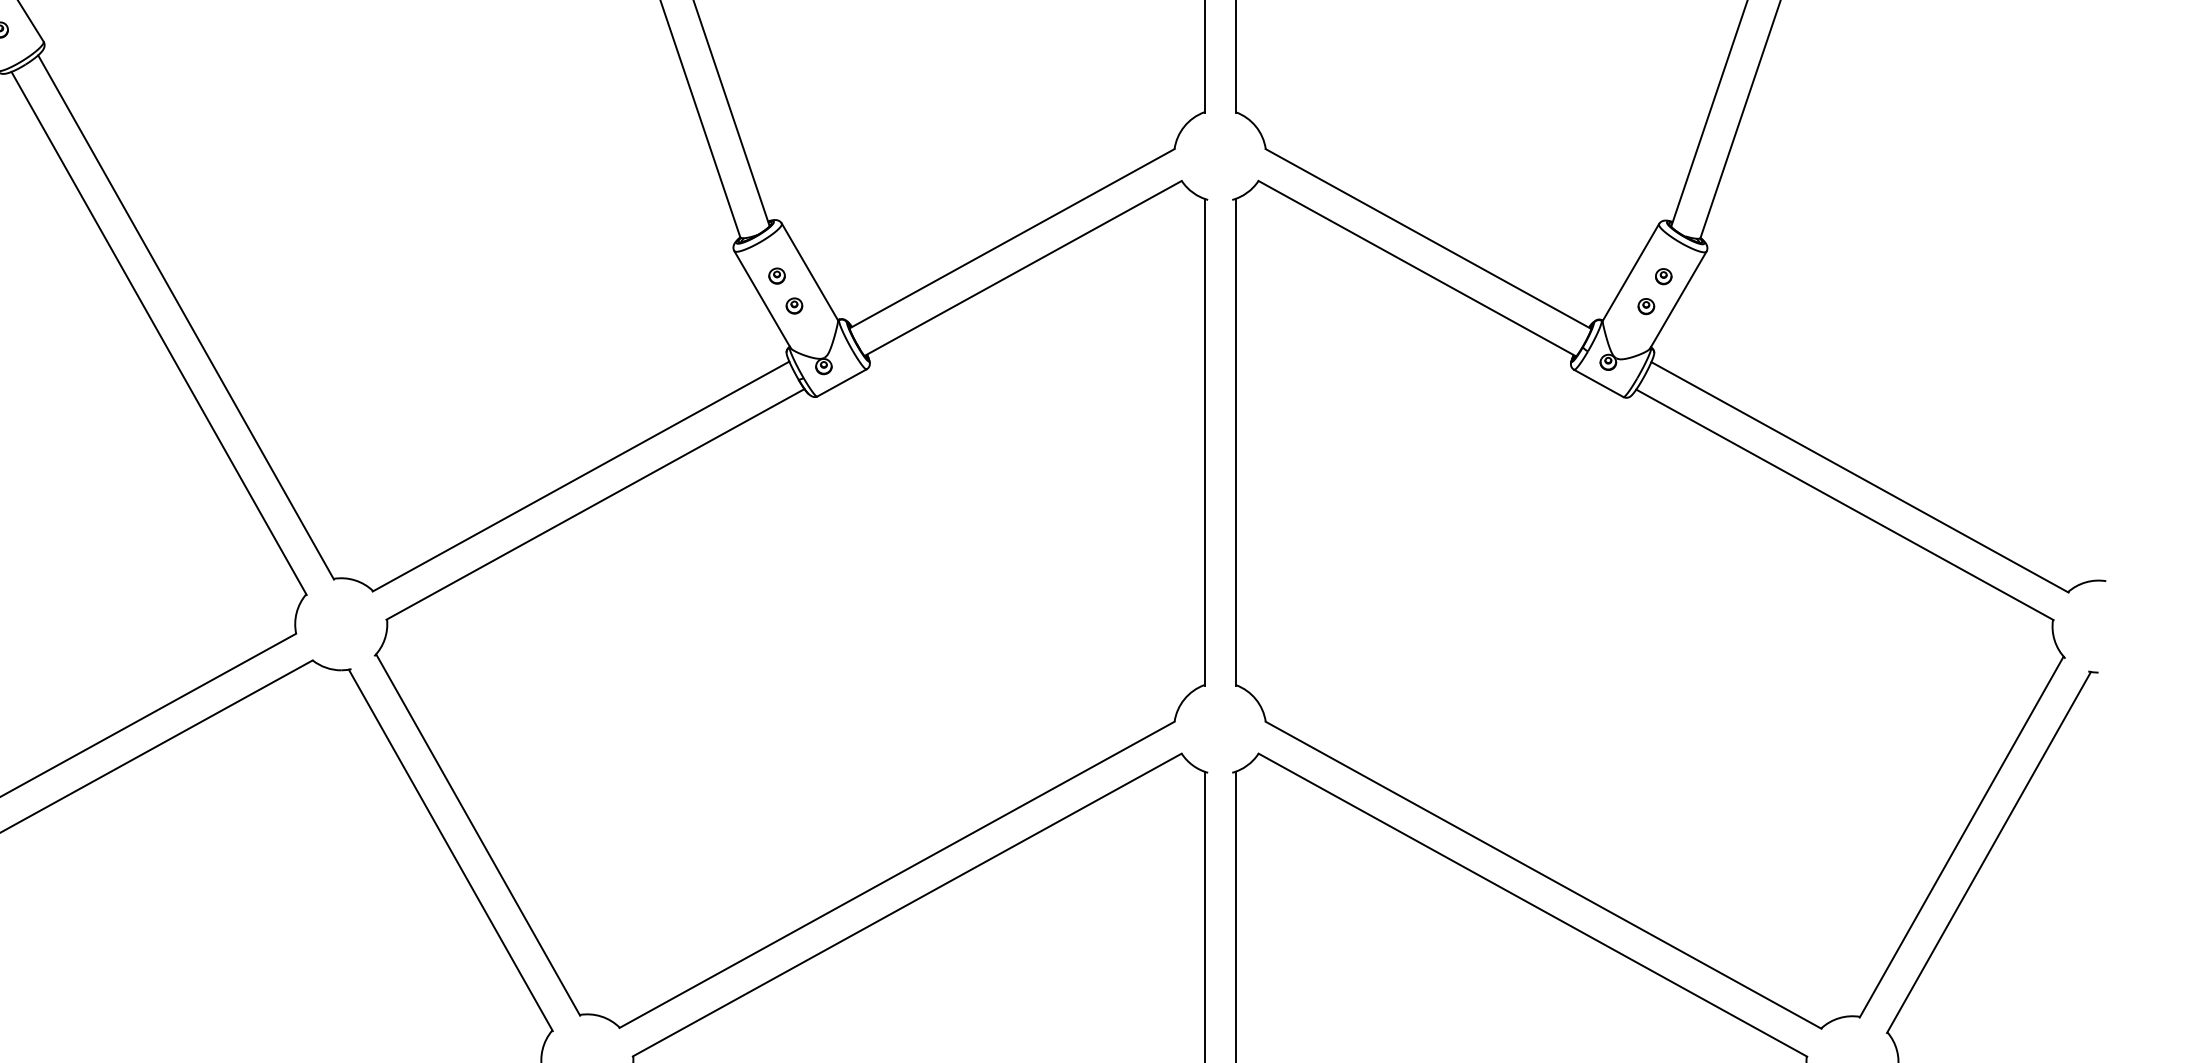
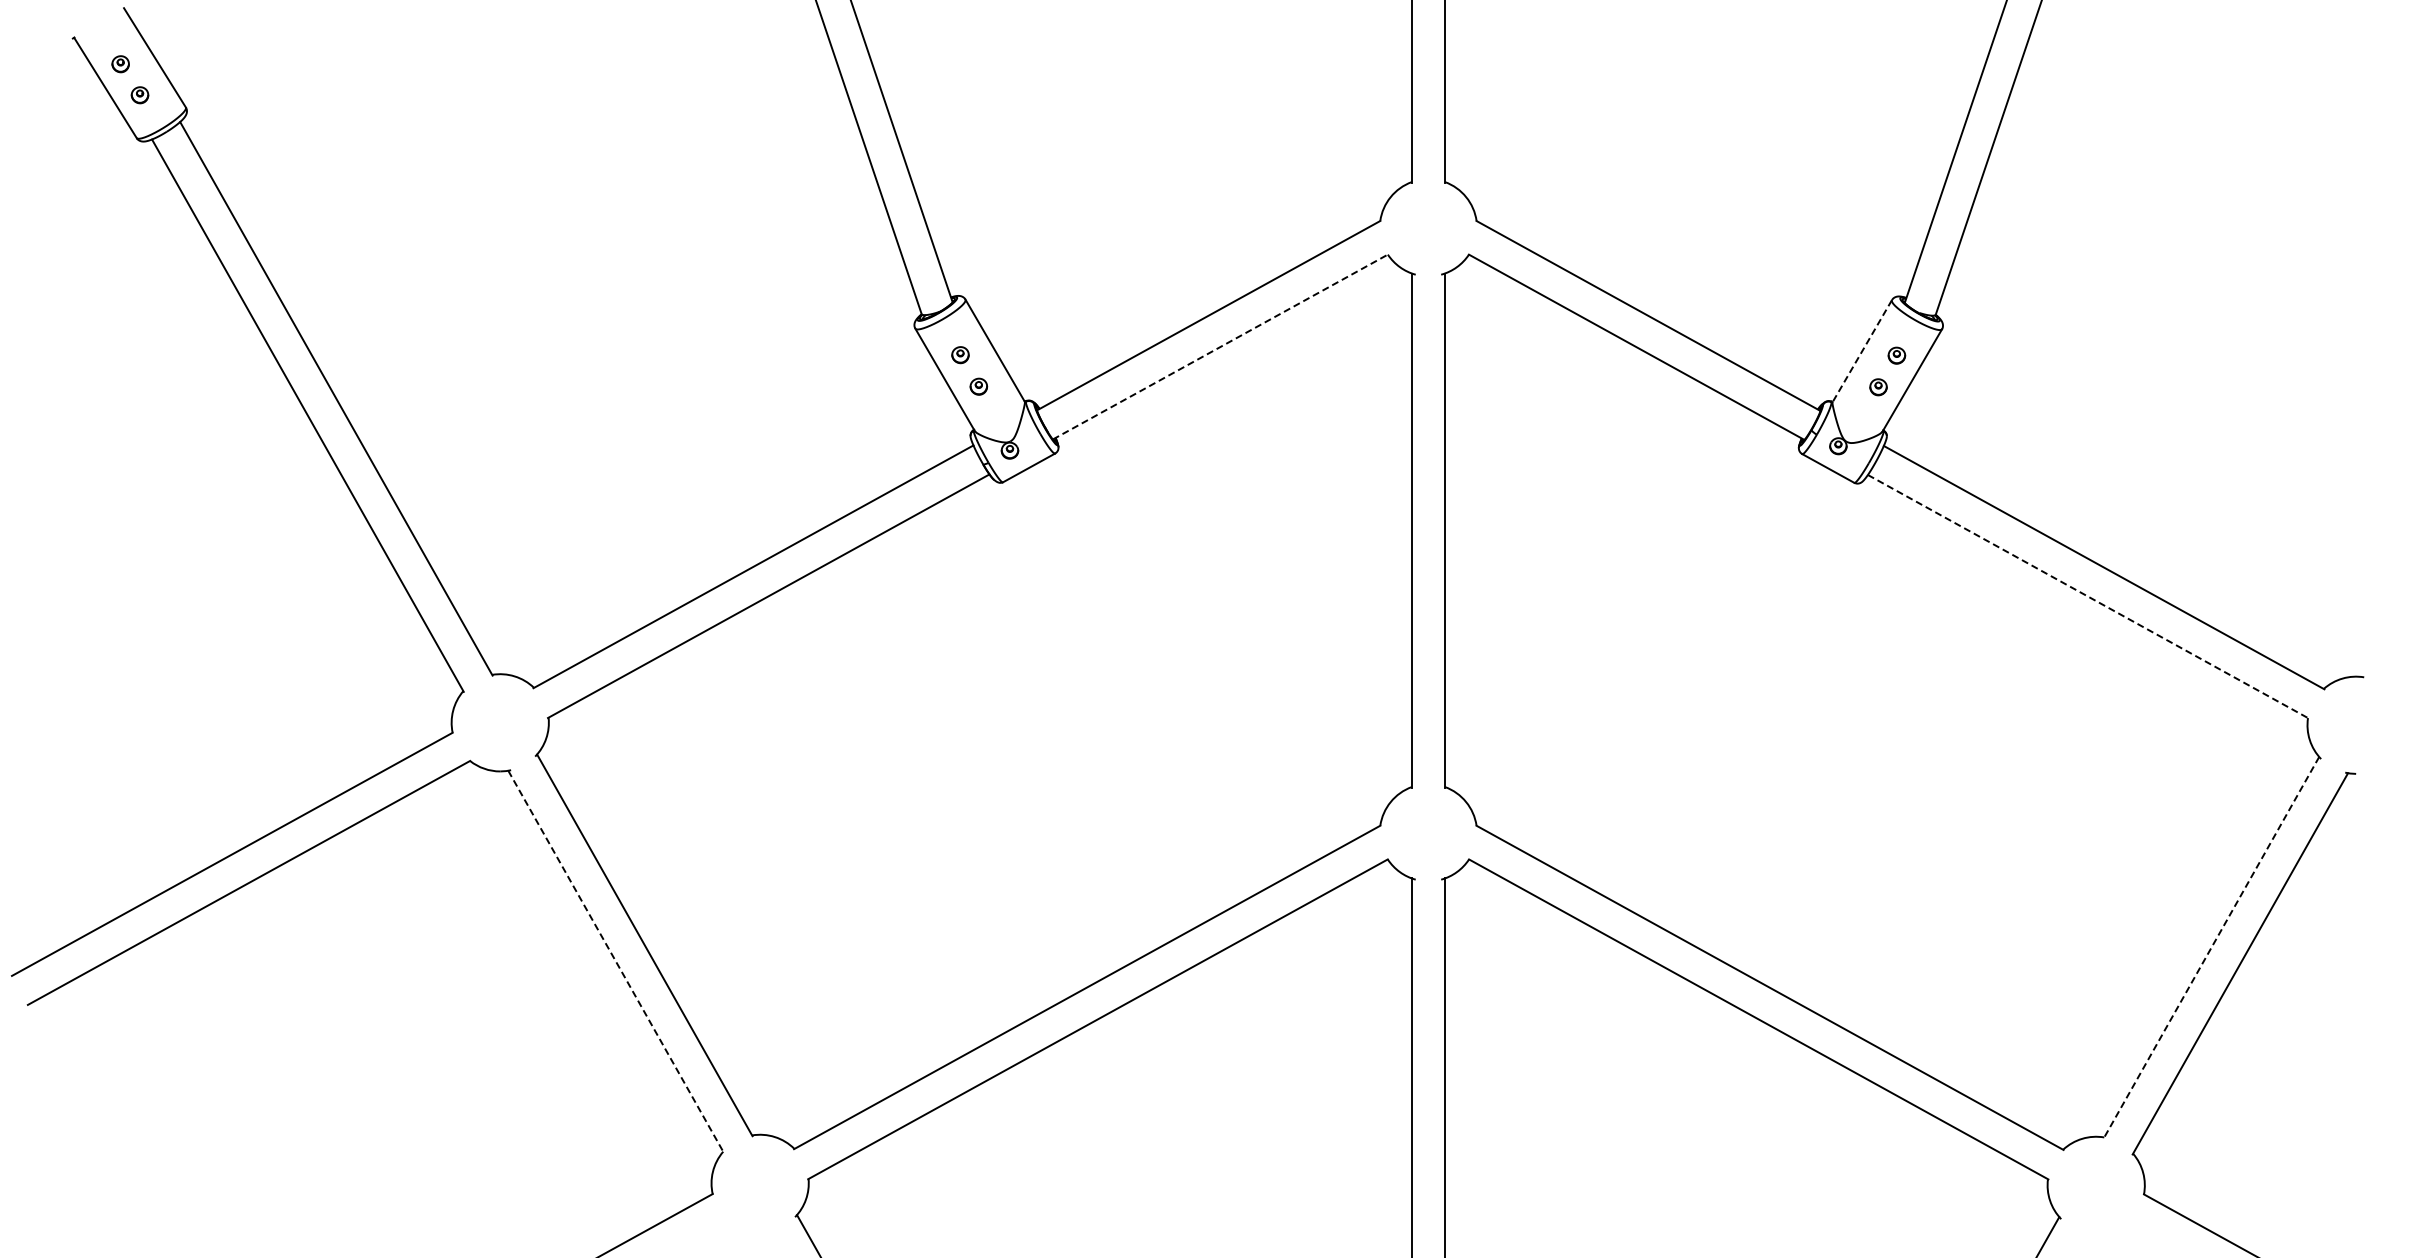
line: (1023, 267) -> (1220, 346), solid -> dashed
line: (1630, 272) -> (1861, 351), solid -> dashed
line: (1845, 504) -> (2088, 596), solid -> dashed
line: (1961, 837) -> (2211, 947), solid -> dashed
line: (451, 851) -> (616, 962), solid -> dashed

